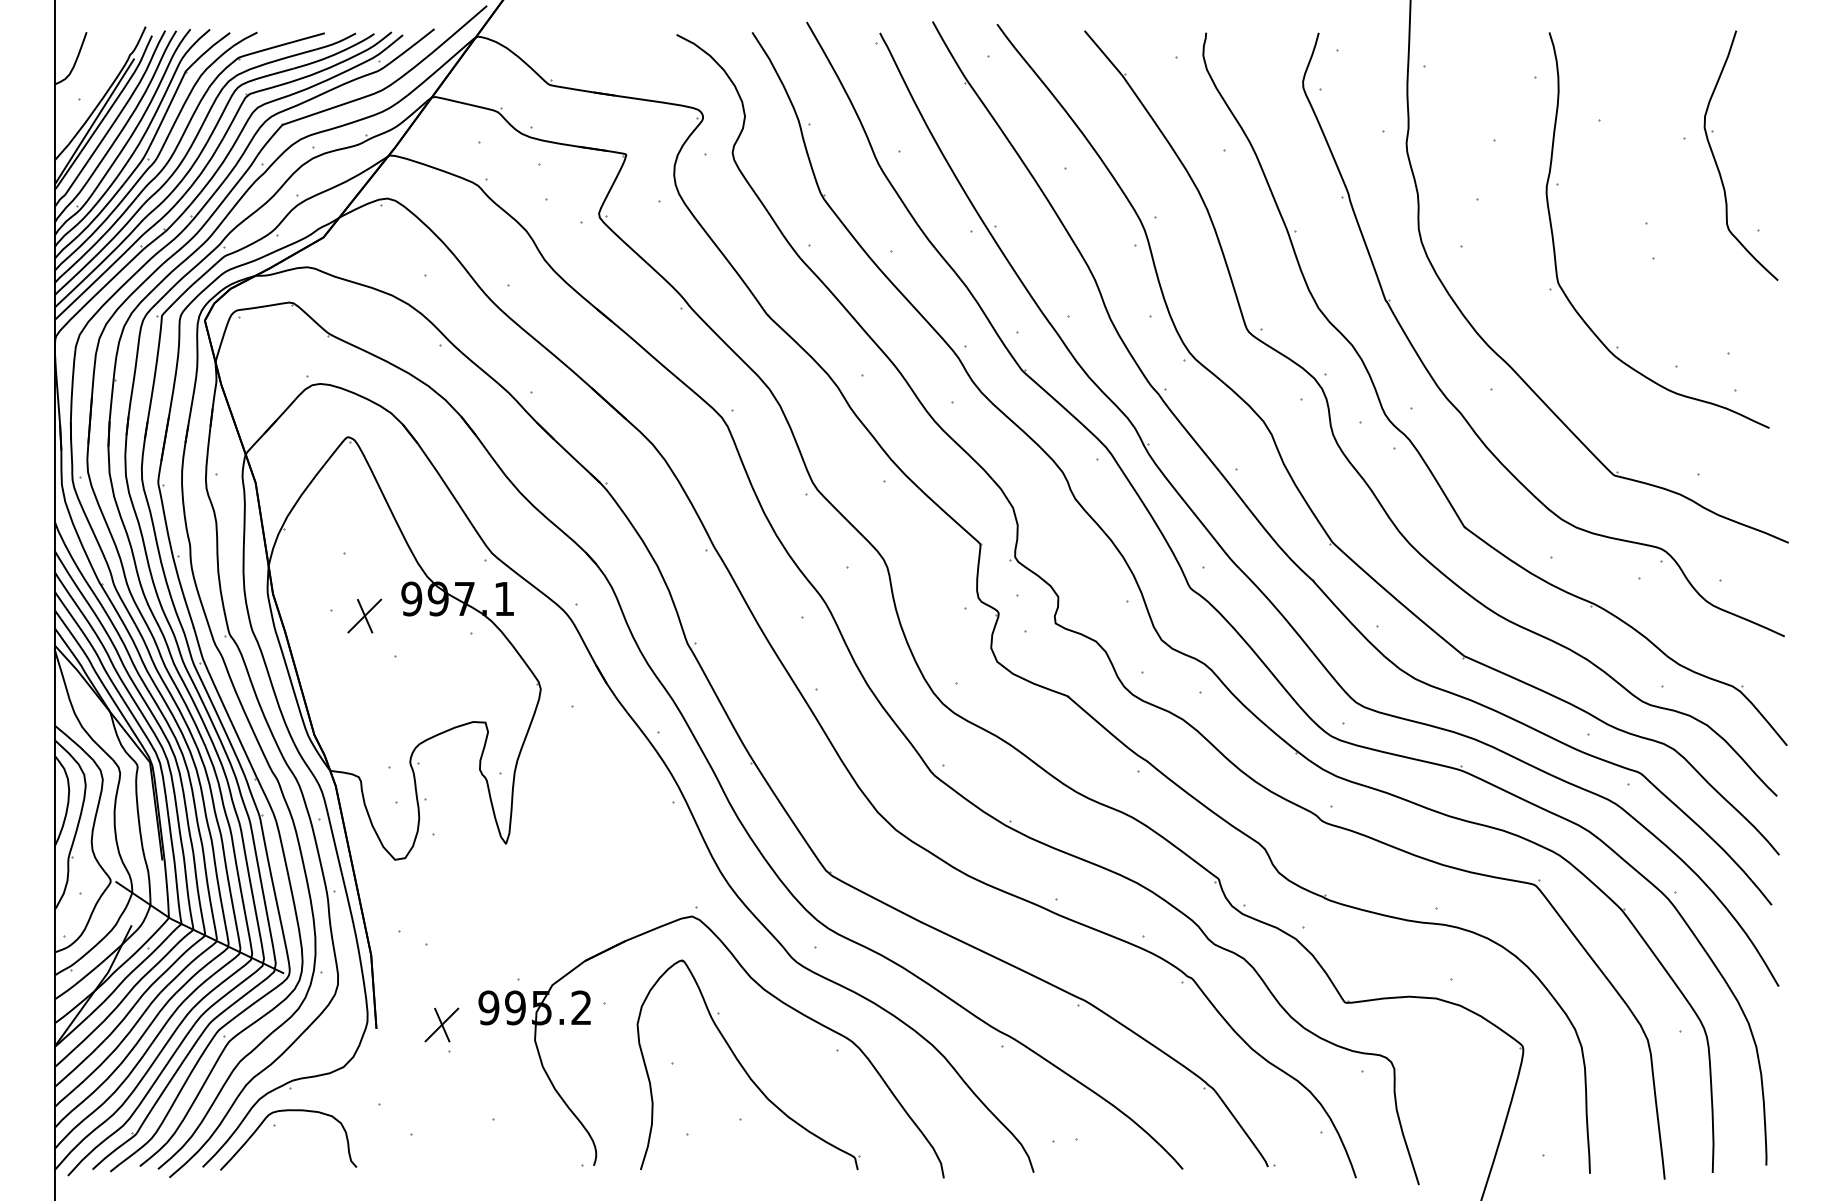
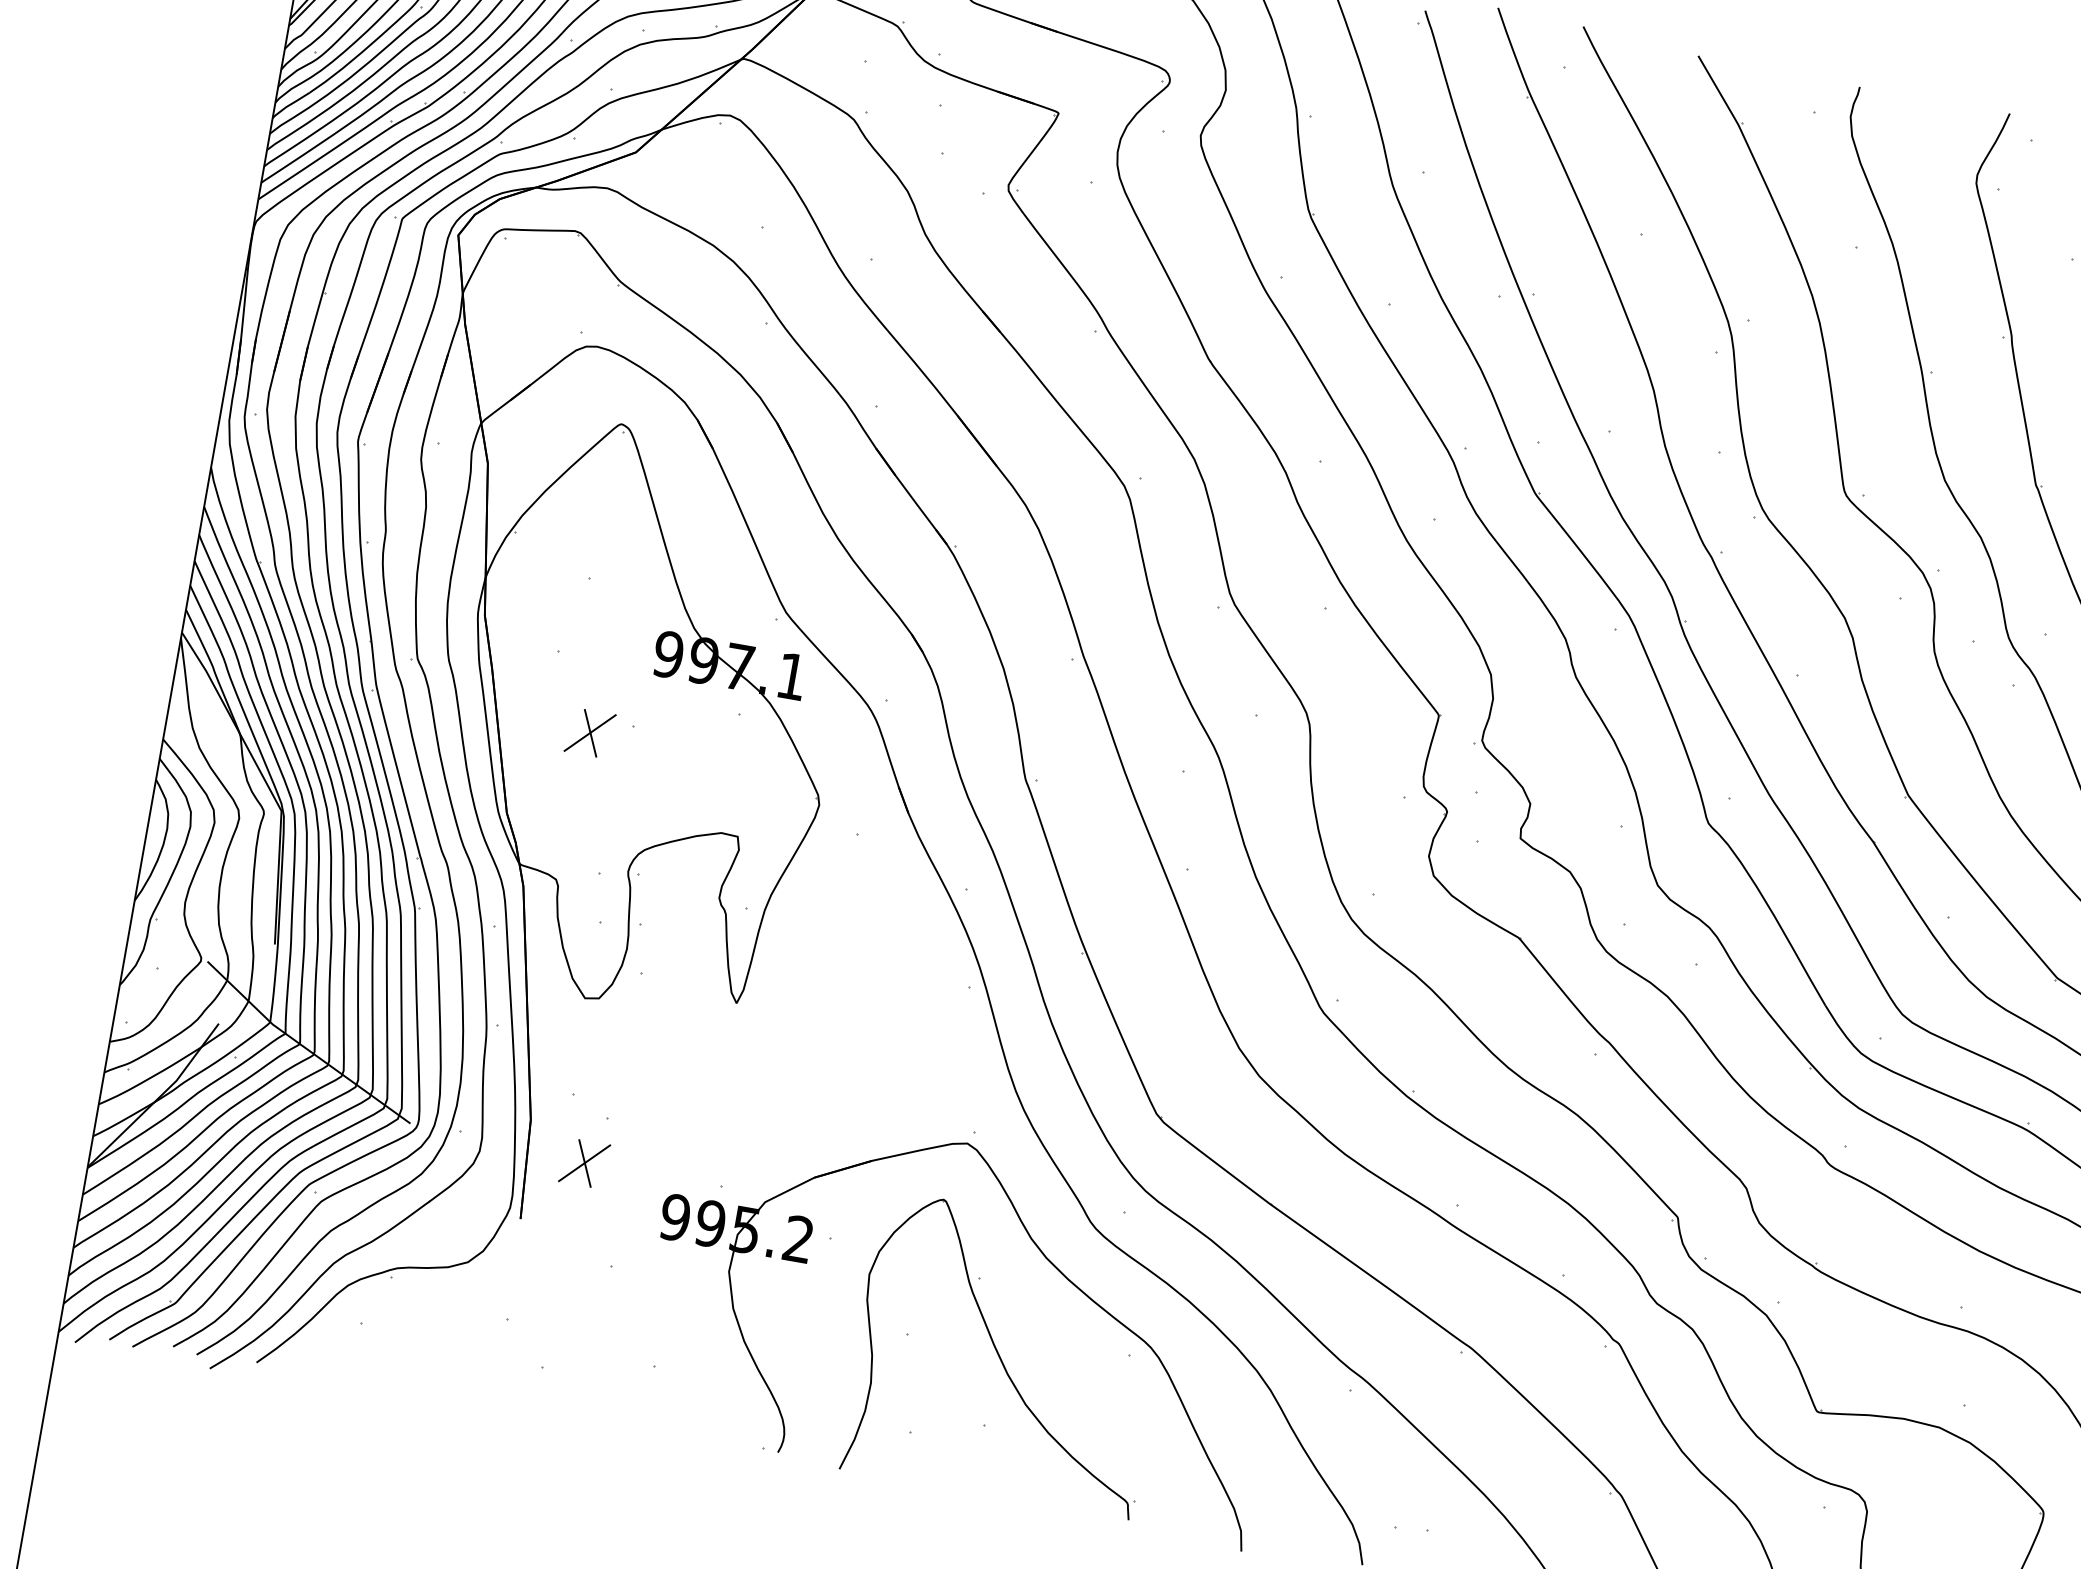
part: (364, 615) -> (589, 732), moved
part: (441, 1024) -> (584, 1162), moved
curve: (288, 1111) -> (383, 1308), removed

